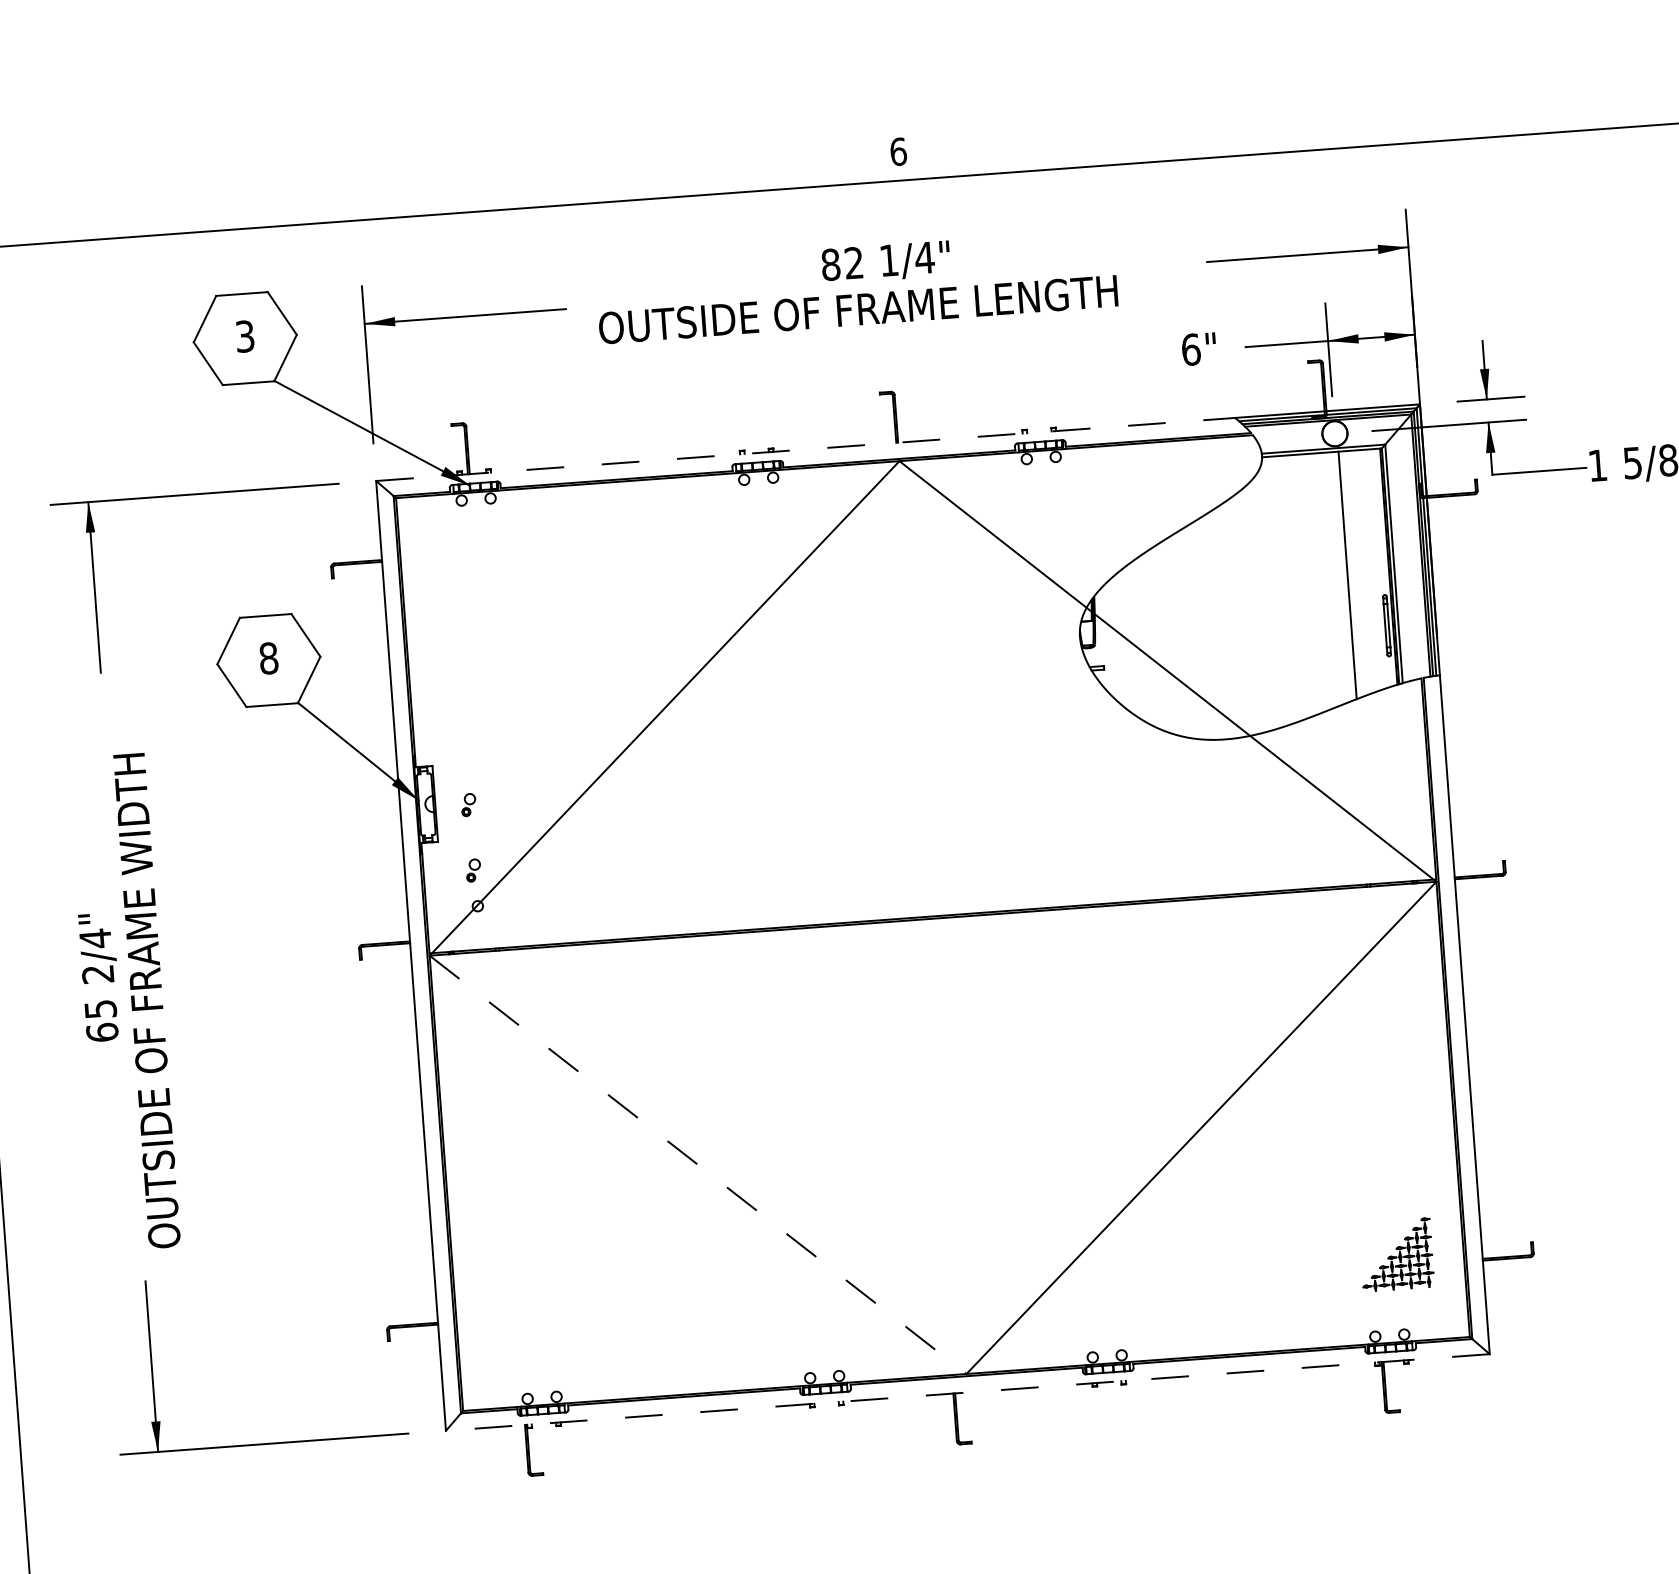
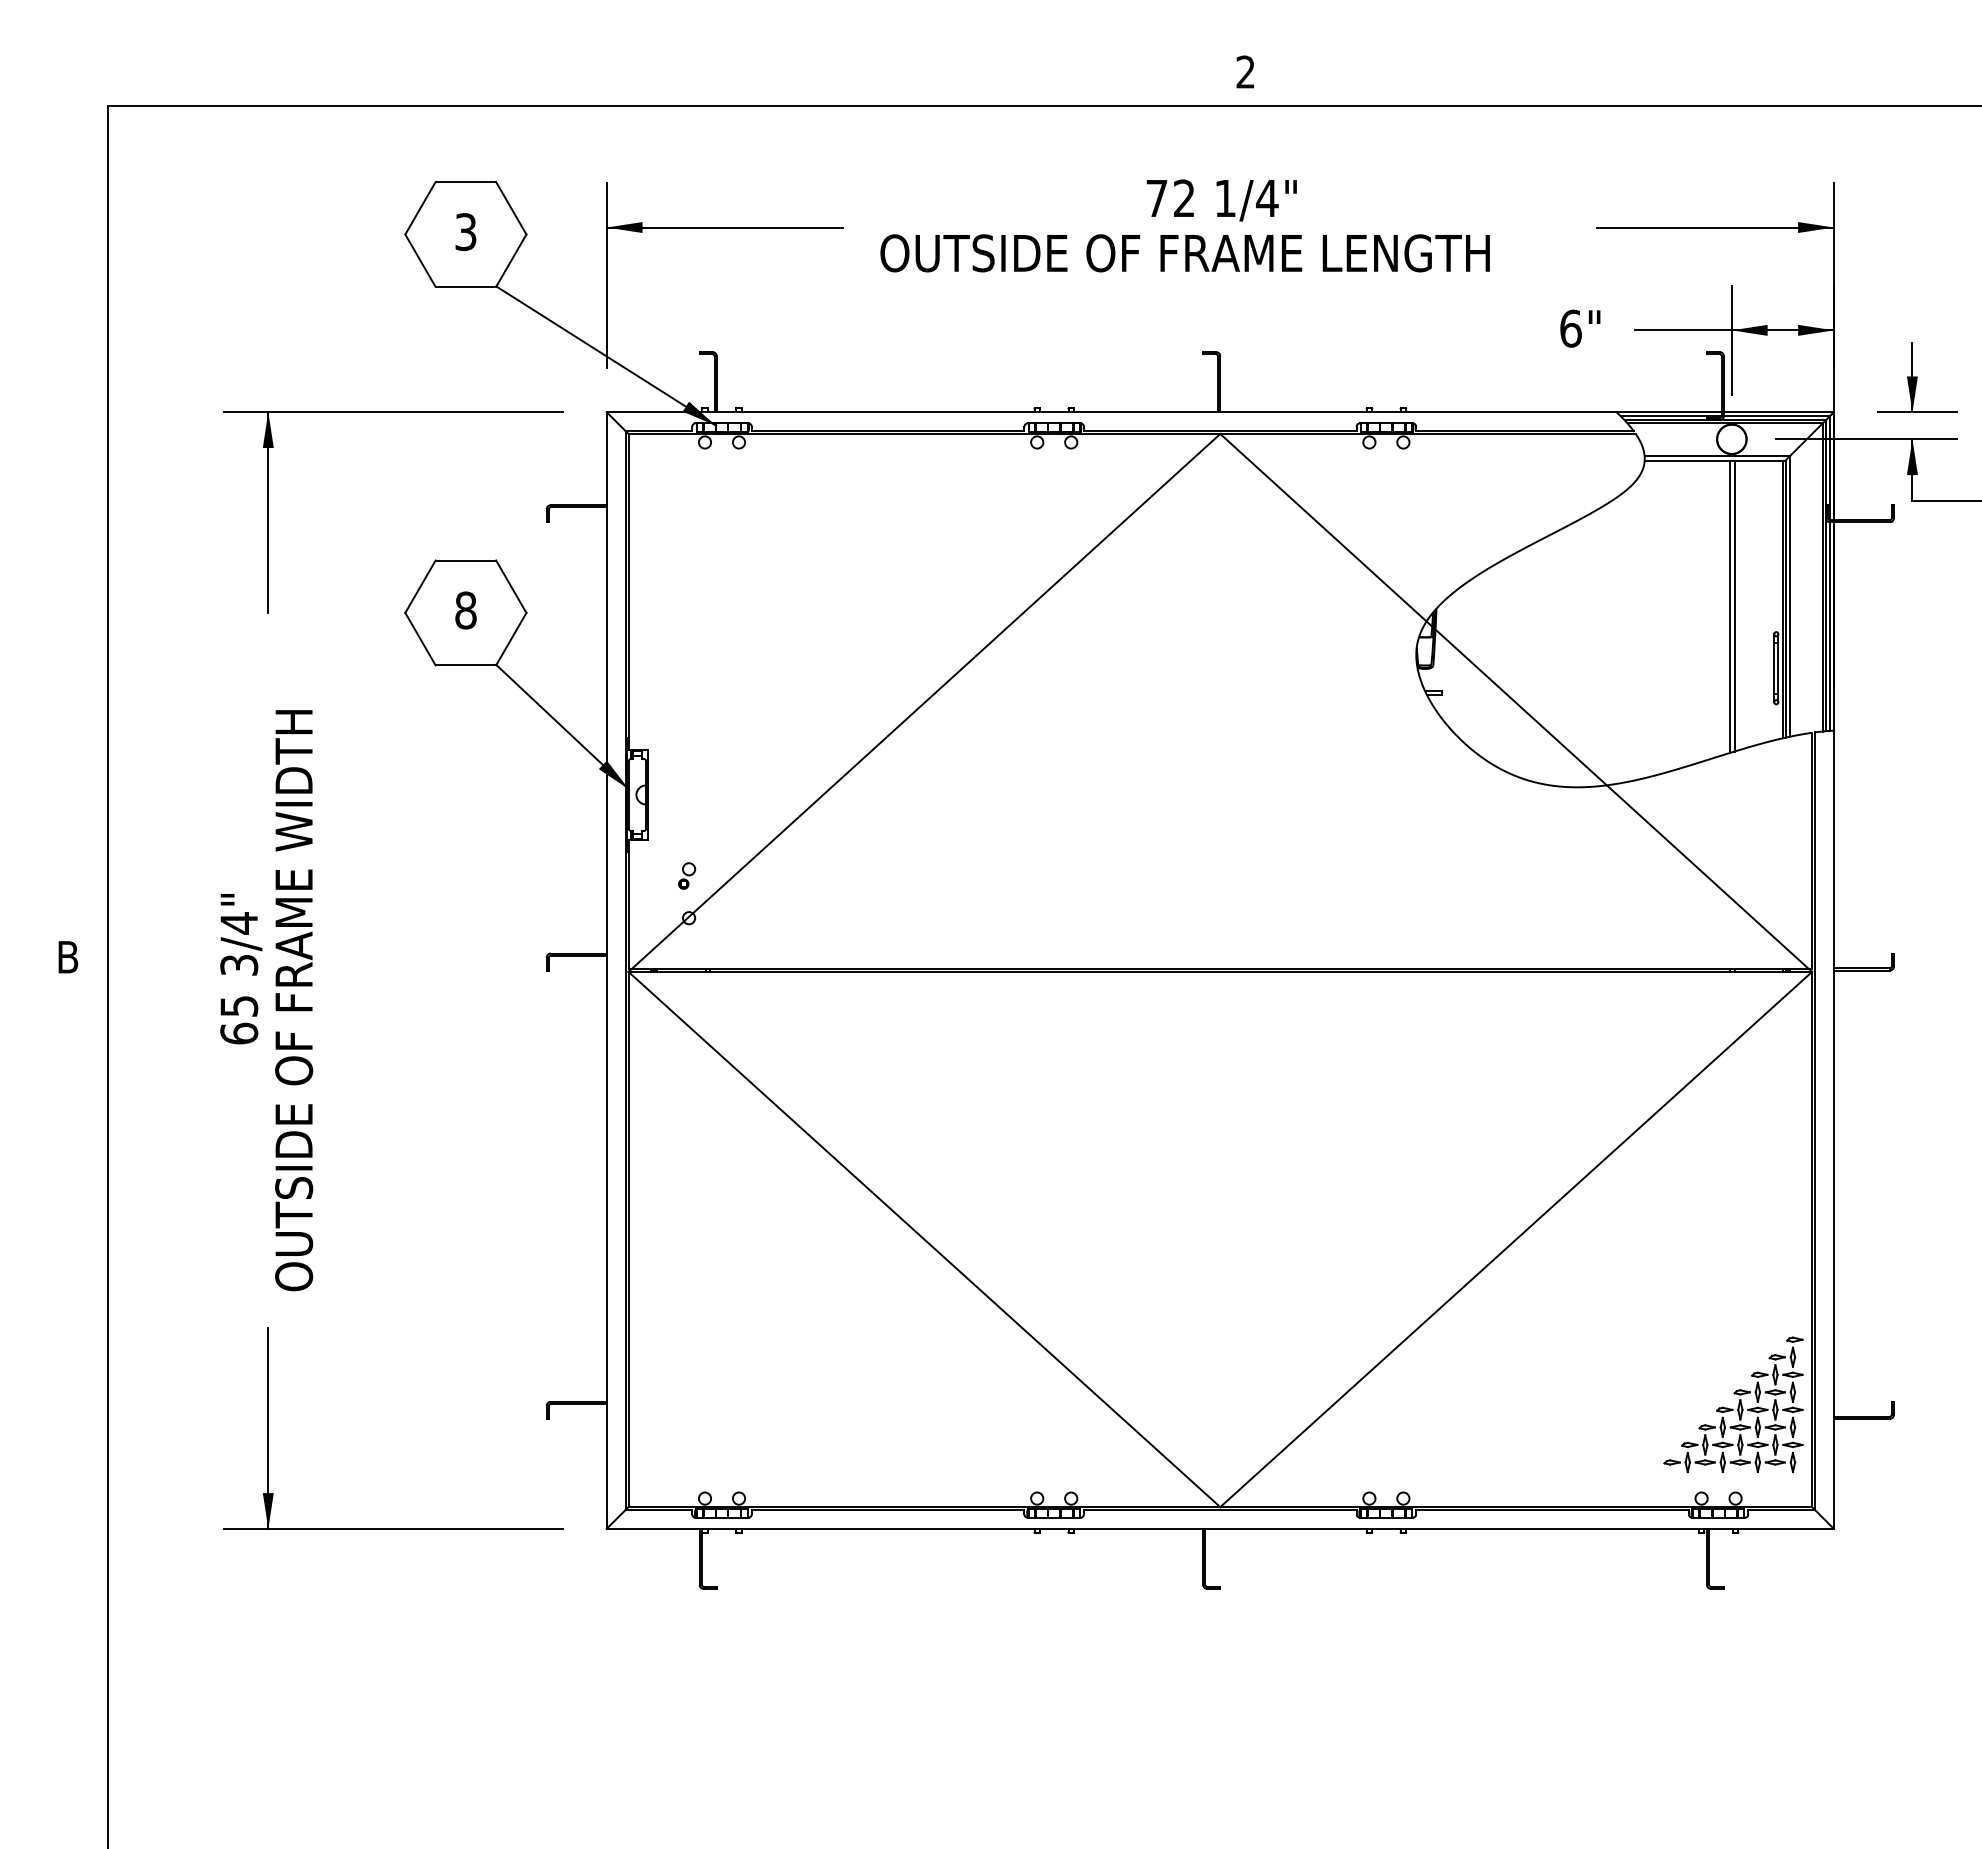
text: (898, 151) -> (1245, 71), 6 -> 2
text: (830, 264) -> (1156, 198), 82 -> 72
line: (805, 449) -> (1111, 412), dashed -> solid
line: (1344, 576) -> (1730, 606), added
part: (469, 804) -> (687, 798), removed
text: (98, 974) -> (239, 965), 2/4" -> 3/4"
line: (698, 1164) -> (924, 1239), dashed -> solid
part: (1396, 1254) -> (1733, 1404), size x1.67
line: (967, 1392) -> (1220, 1528), dashed -> solid

